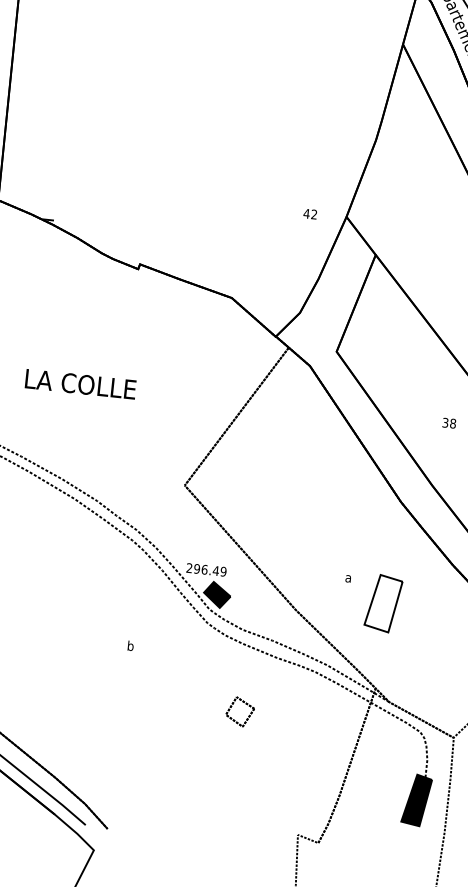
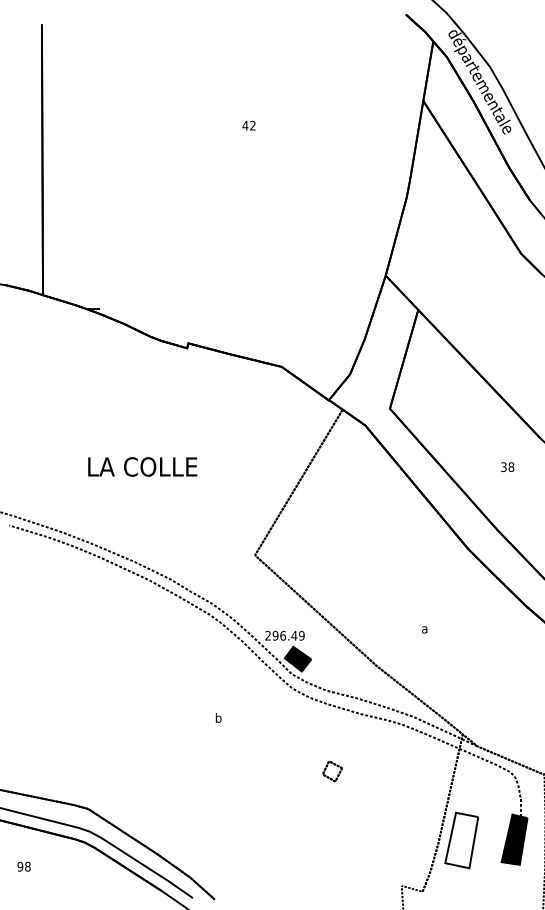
text: (309, 213) -> (248, 125), moved
part: (383, 603) -> (461, 840), moved
part: (240, 712) -> (332, 771), size x0.71

